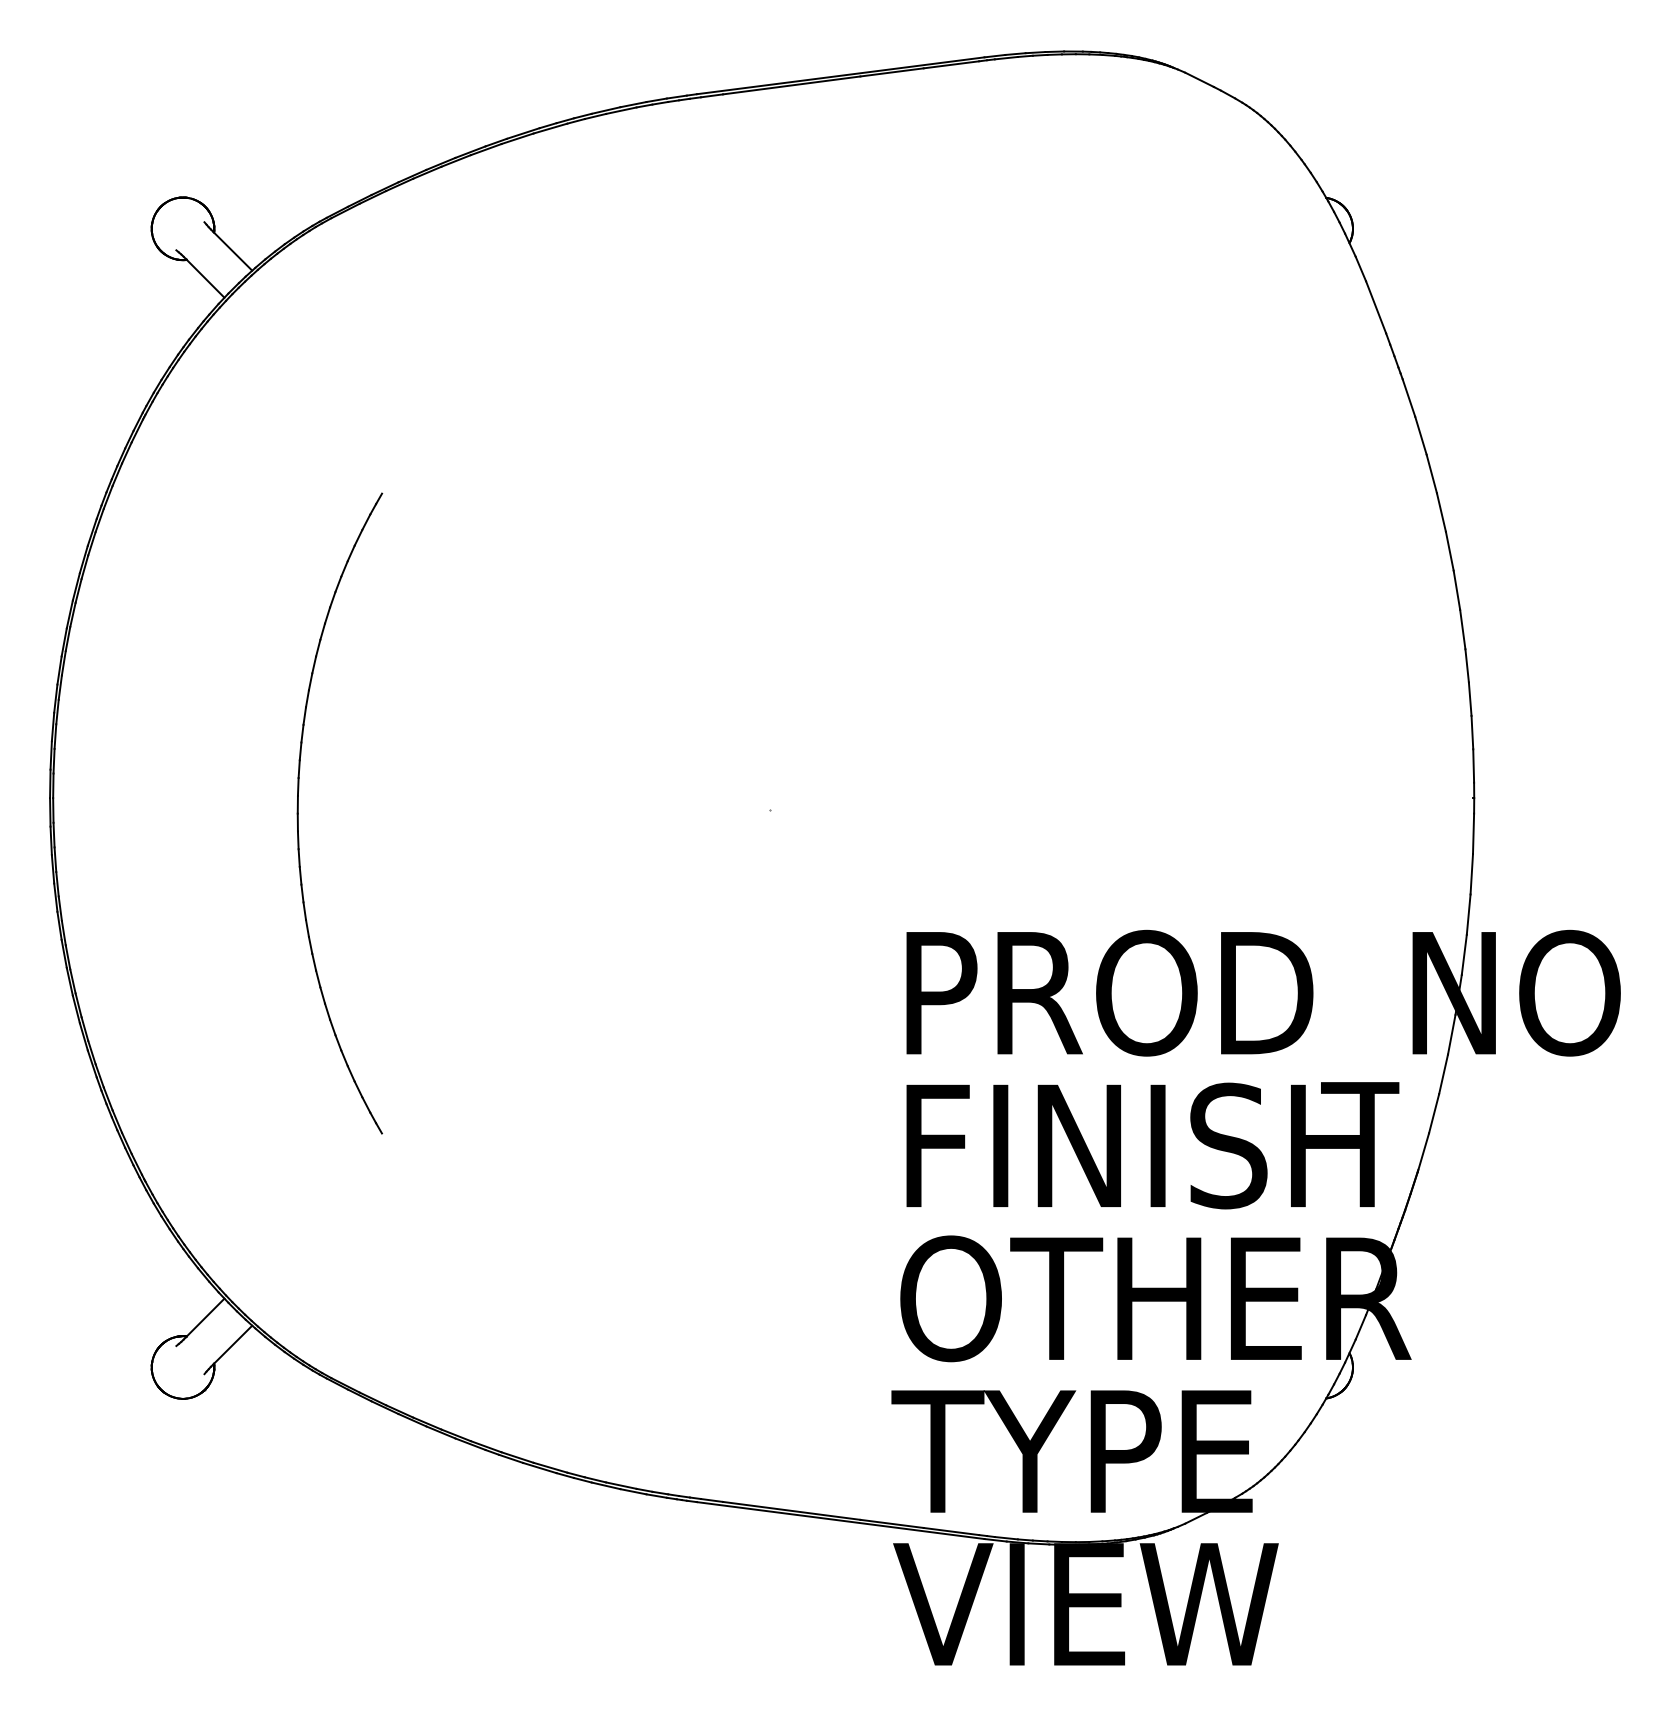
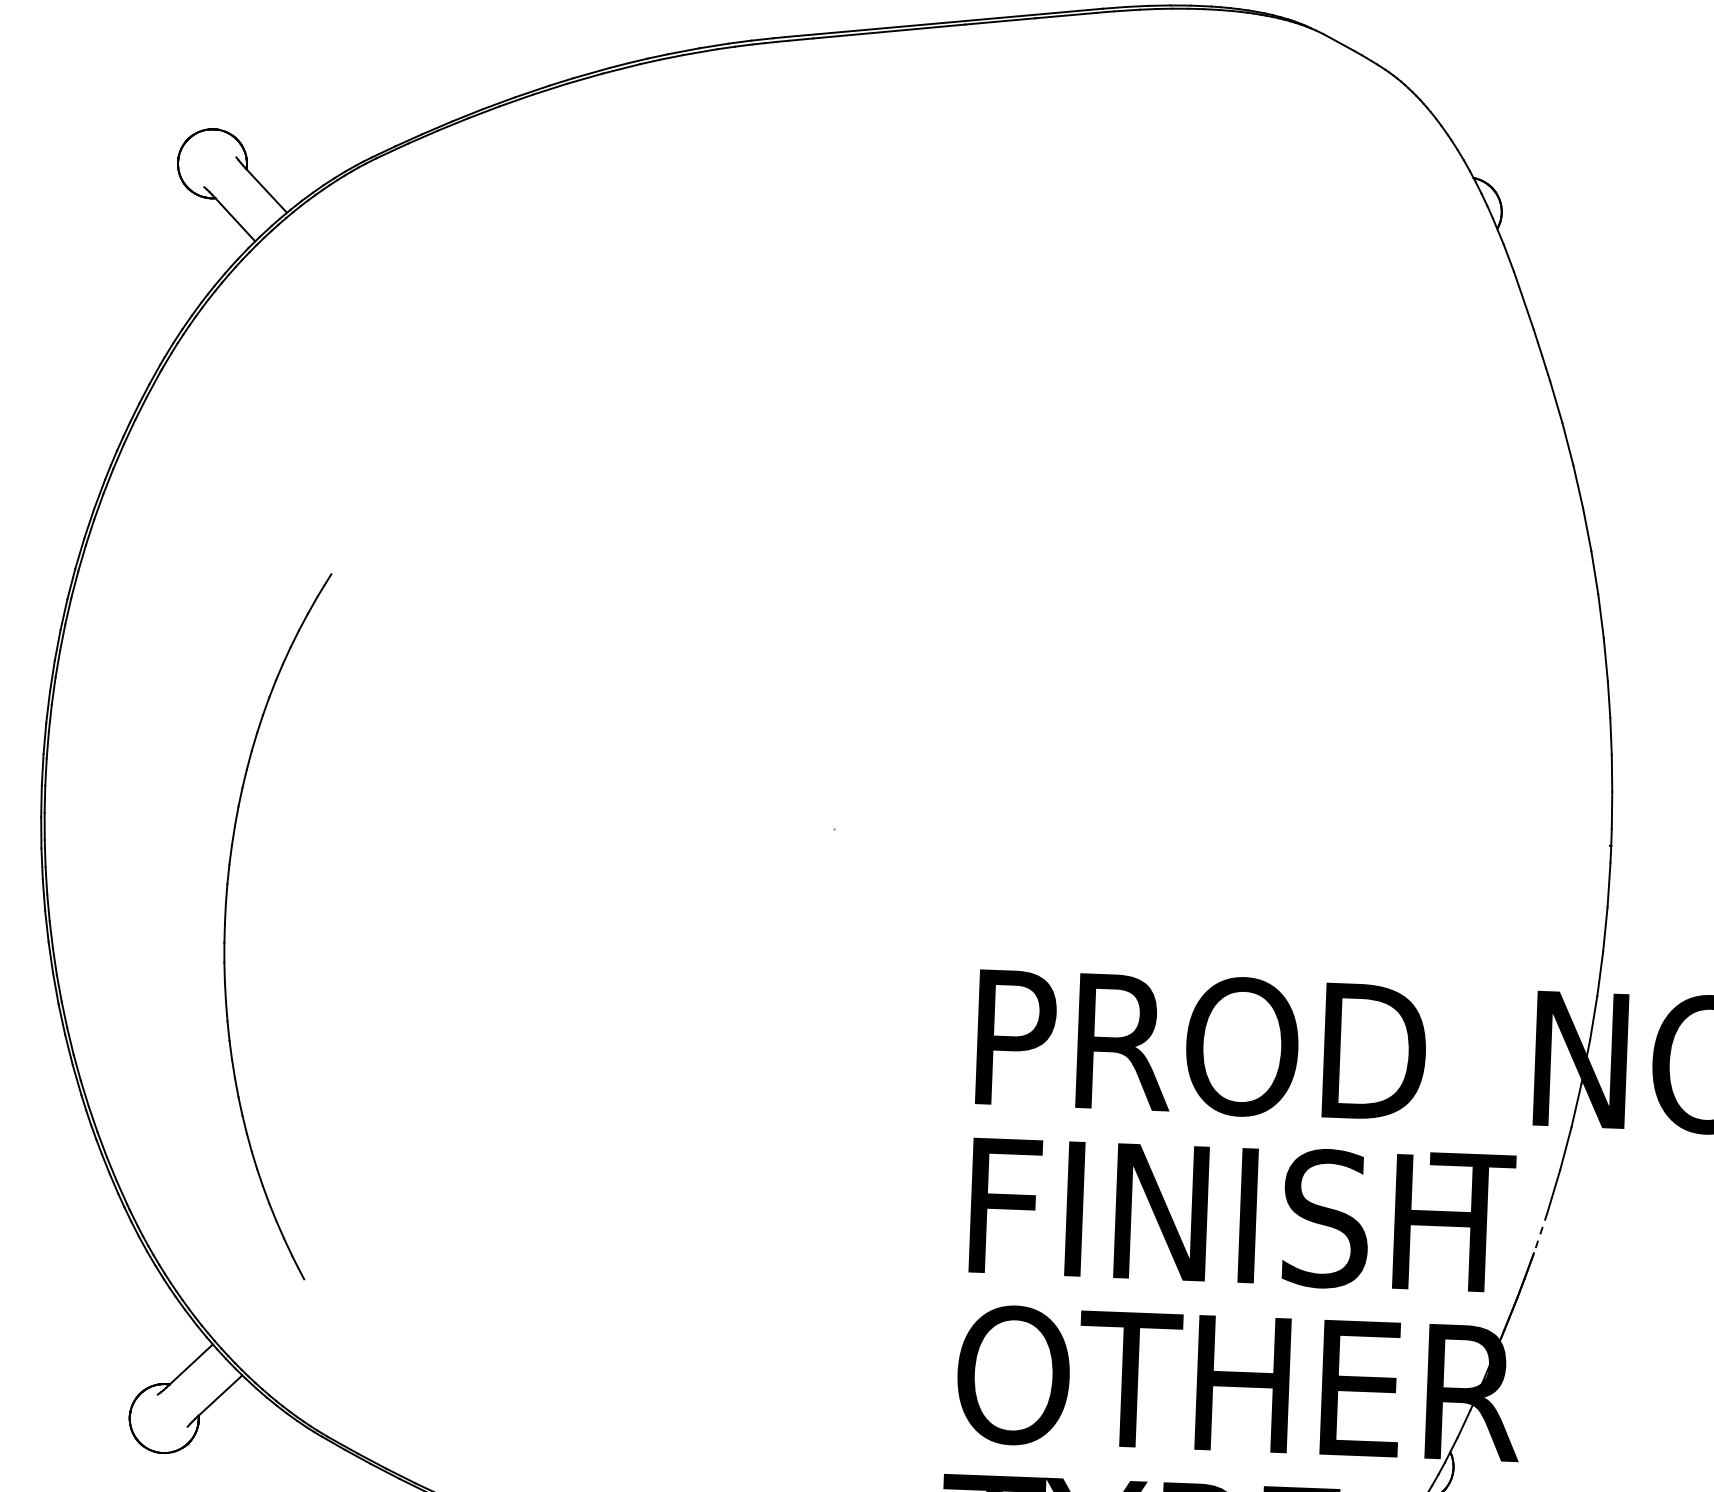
part: (298, 813) -> (225, 923), moved
line: (1423, 1153) -> (1540, 1235), solid -> dashed

